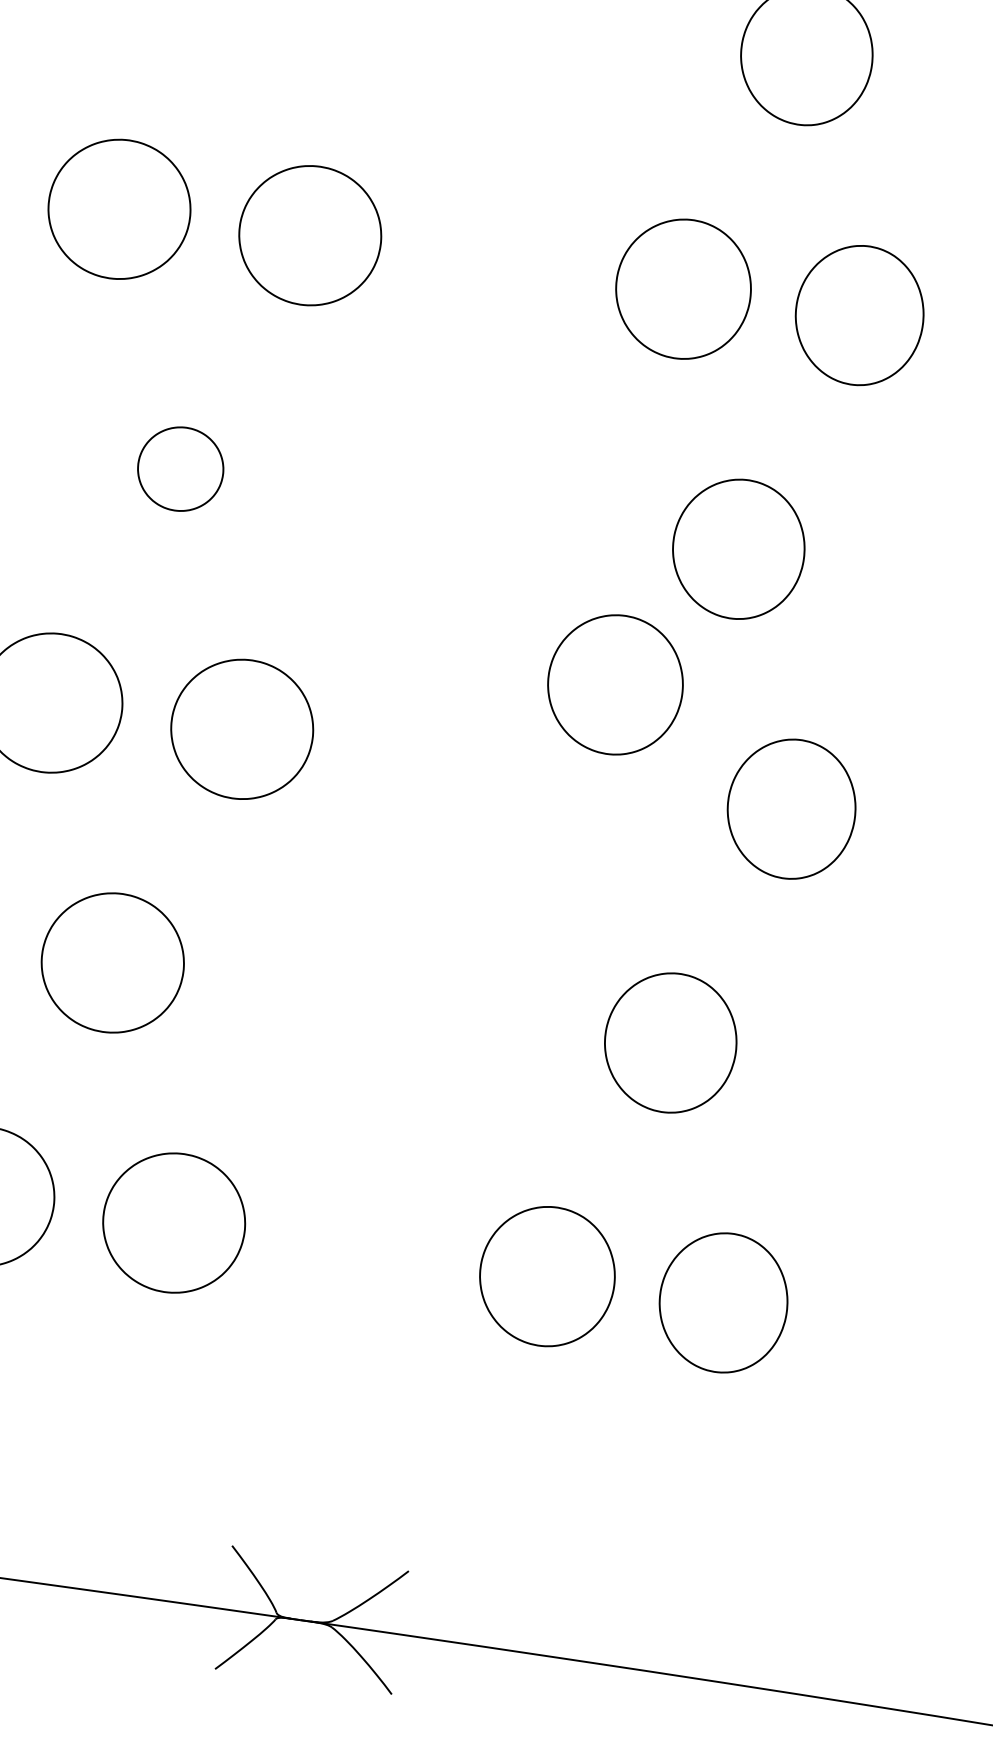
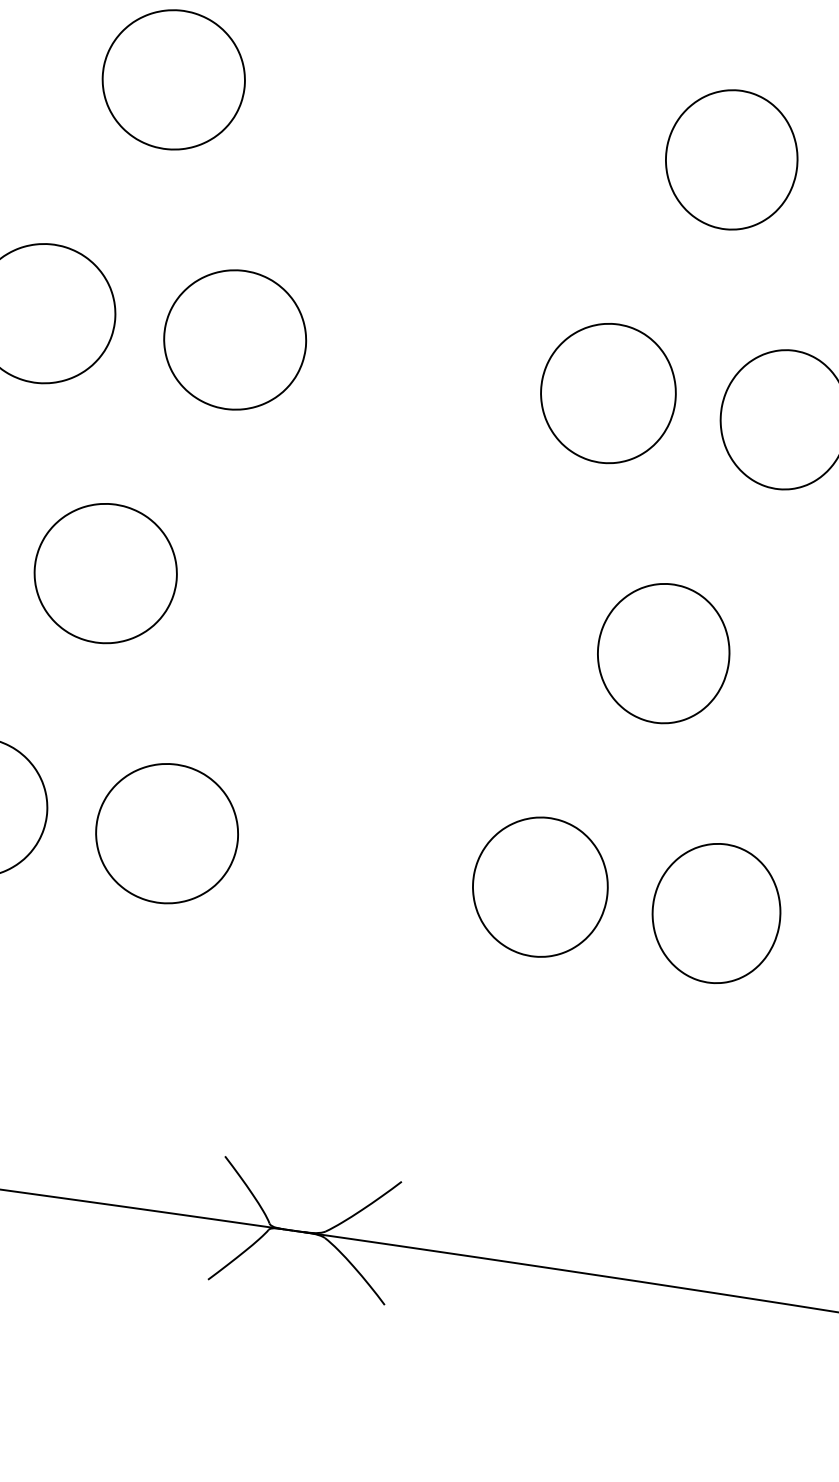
part: (180, 468) -> (173, 79), size x1.67
part: (615, 684) -> (608, 393), moved

